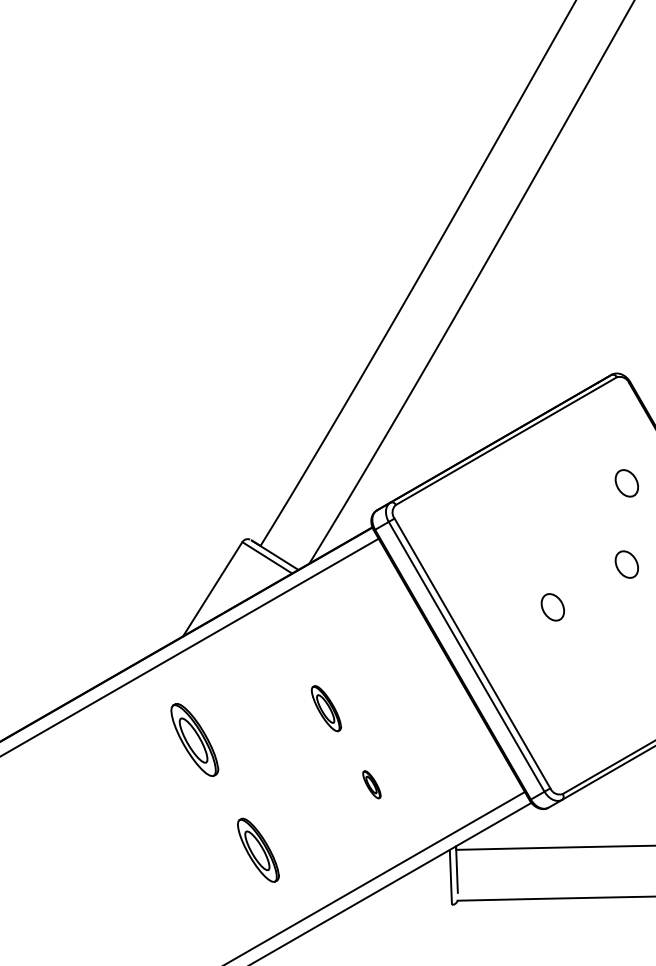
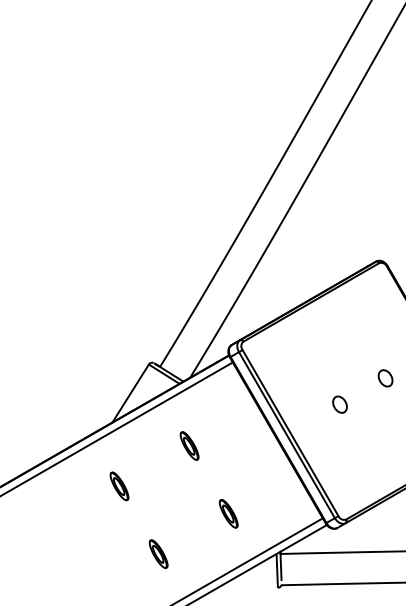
part: (626, 483) -> (385, 328), removed
part: (326, 707) -> (189, 445), moved
part: (194, 740) -> (119, 486), size x0.62
part: (371, 784) -> (228, 513), size x1.67
part: (257, 849) -> (158, 553), size x0.71

